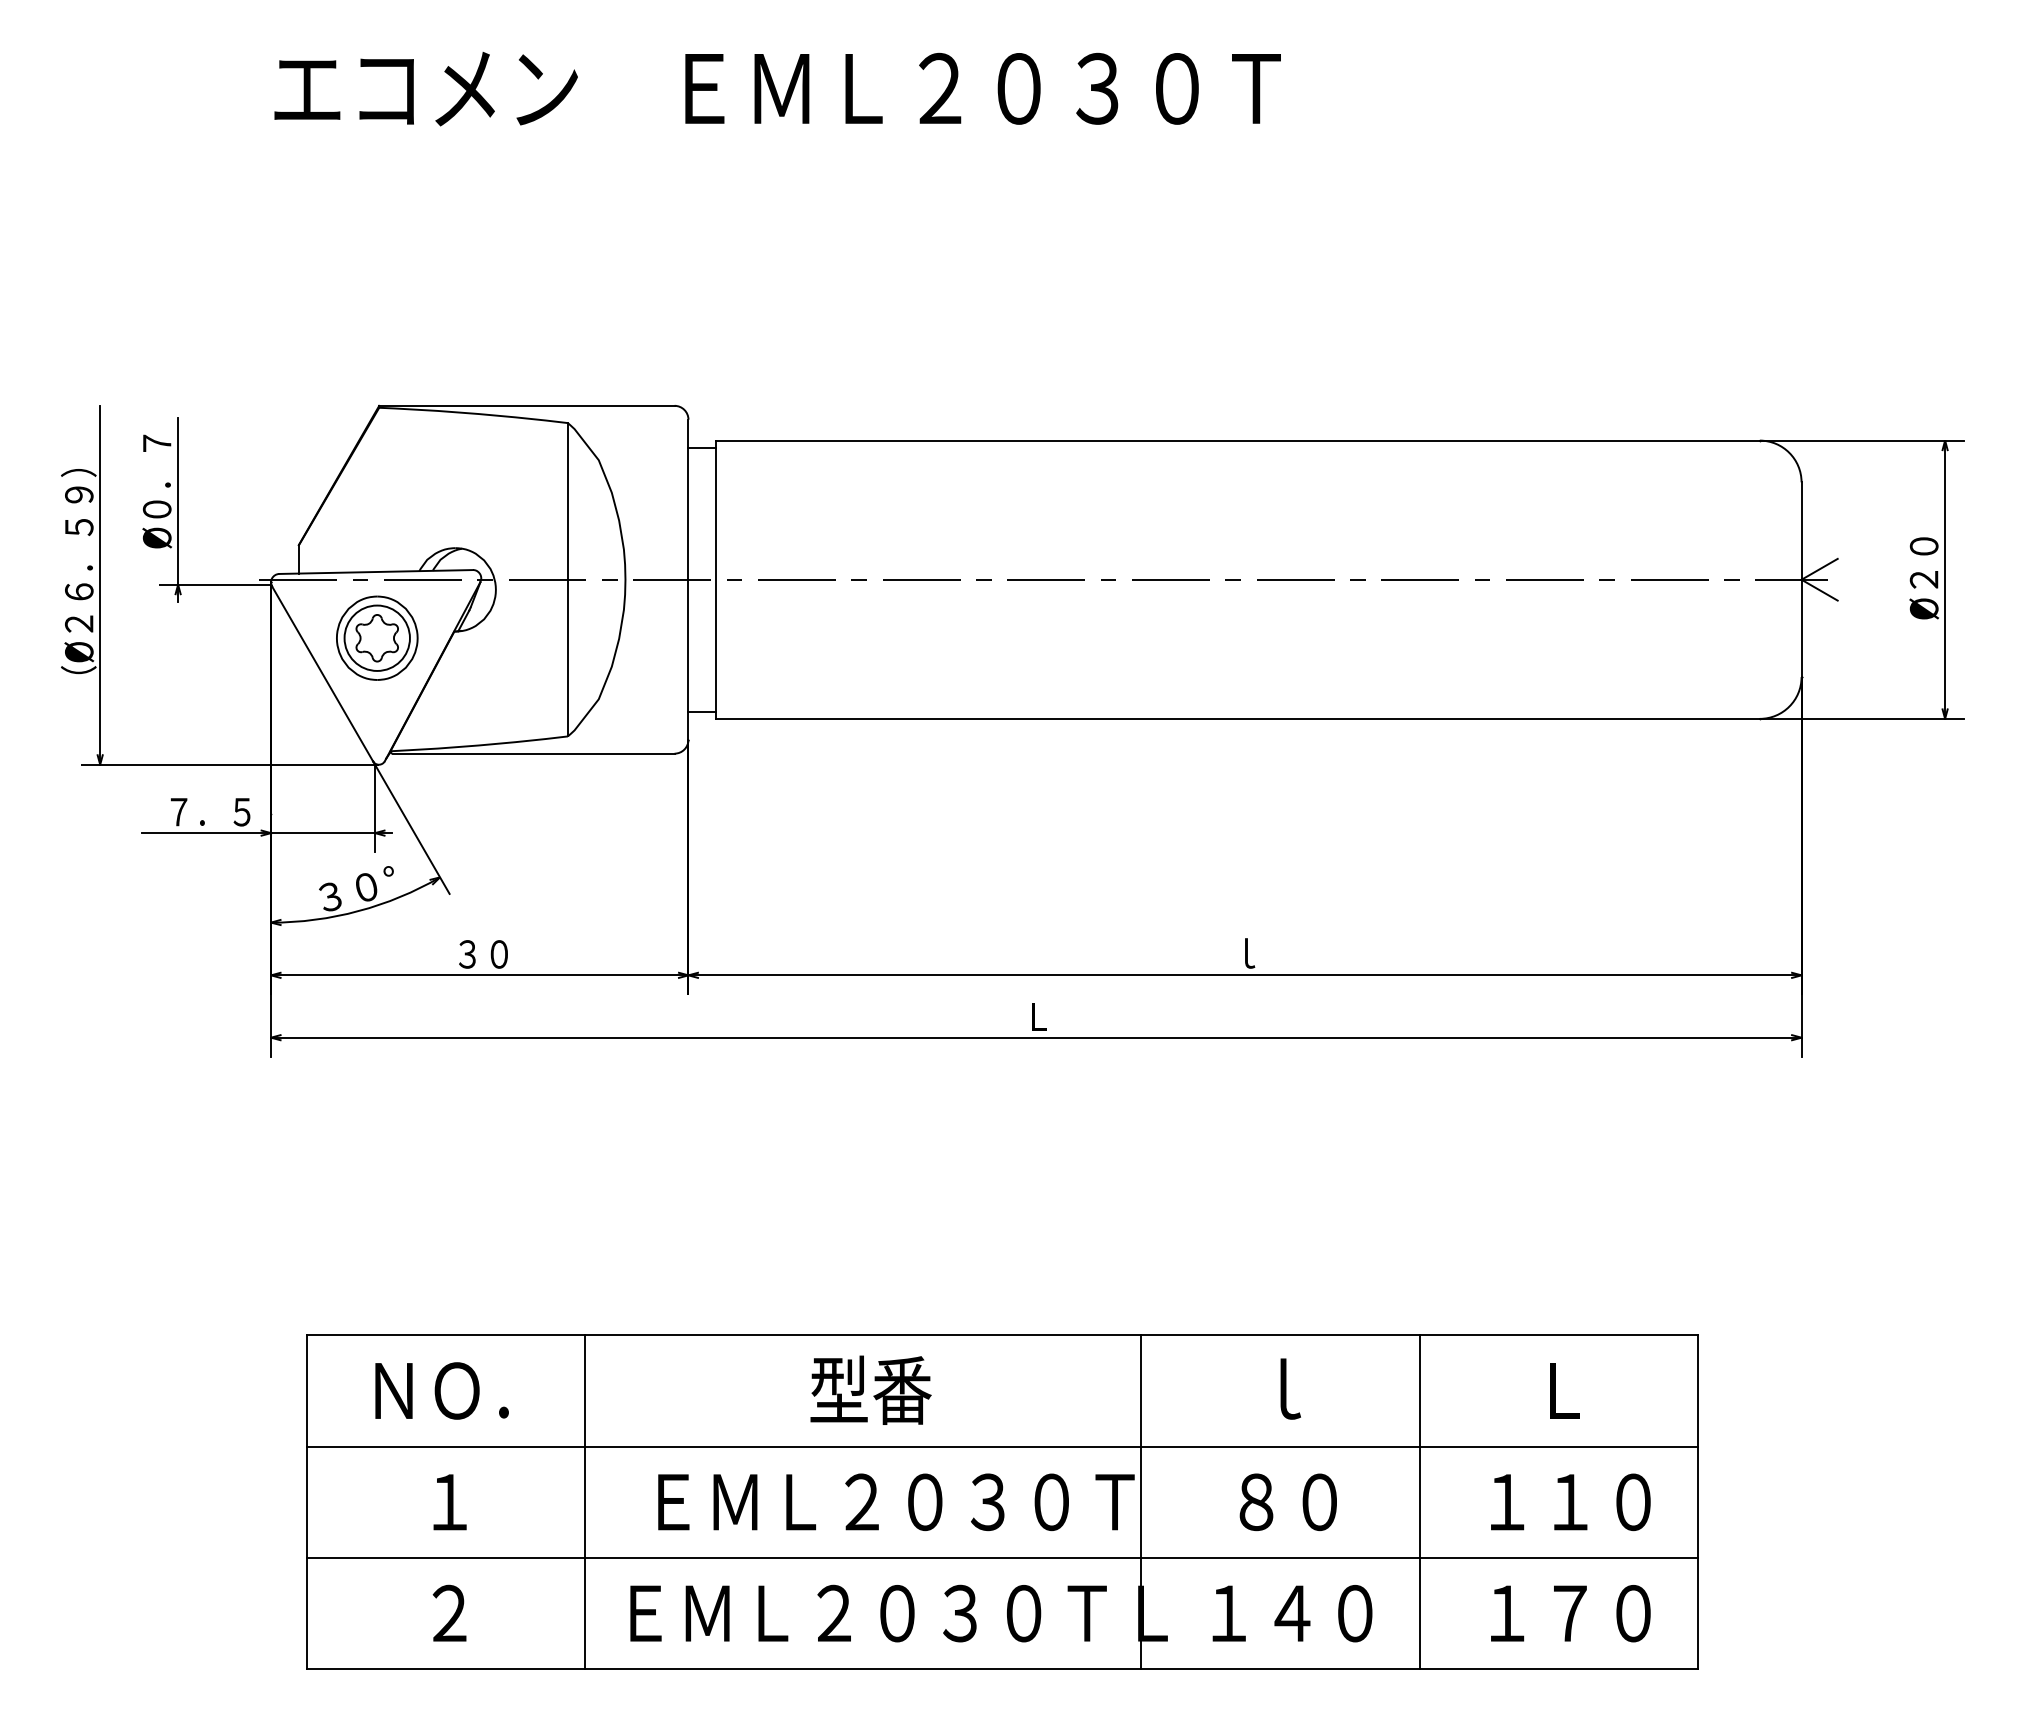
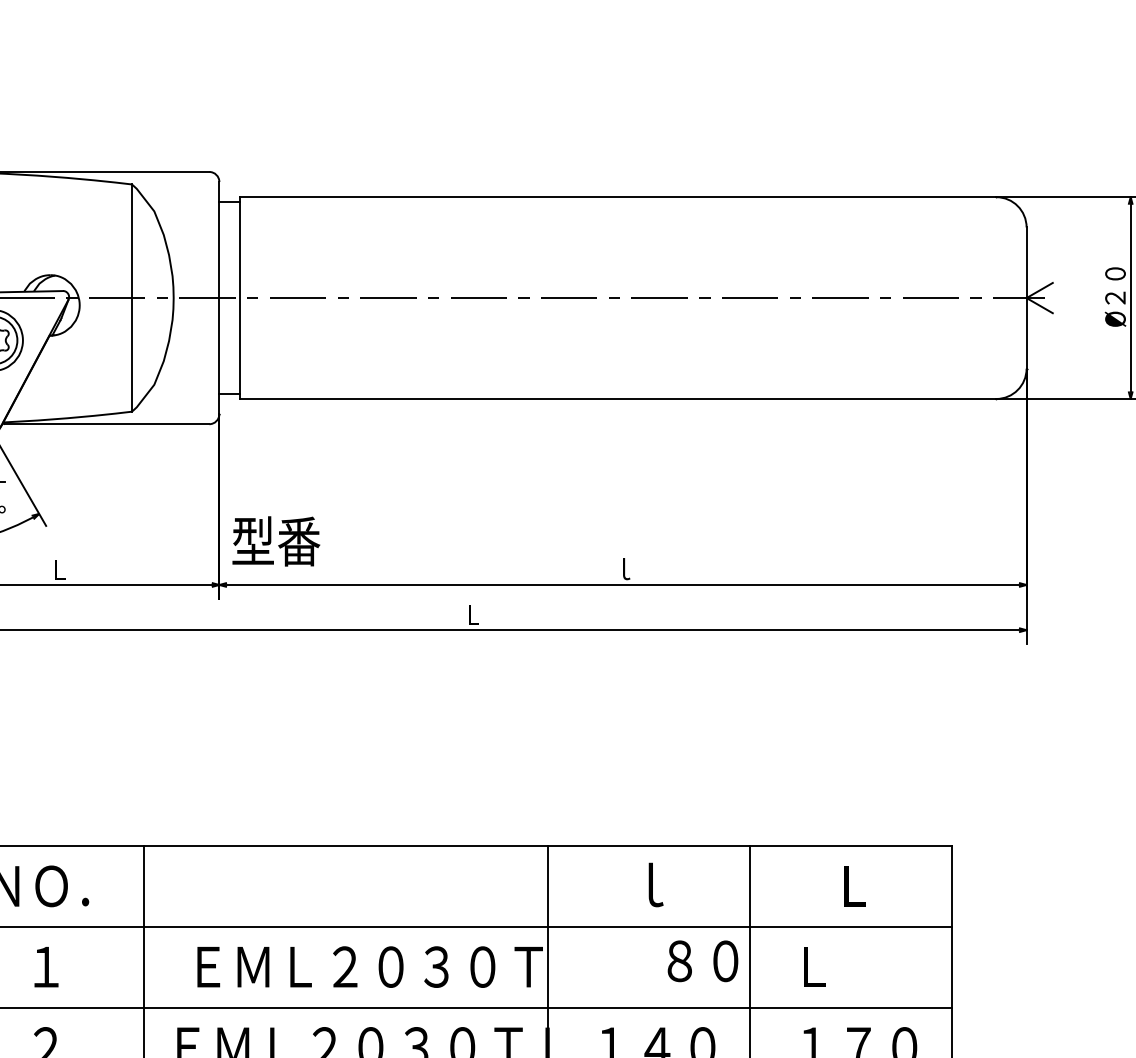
text: (483, 954) -> (70, 569), ３０ -> Ｌ
text: (870, 1389) -> (275, 540), moved
text: (1287, 1502) -> (702, 961), moved
text: (1570, 1502) -> (859, 967), １１０ -> Ｌ

